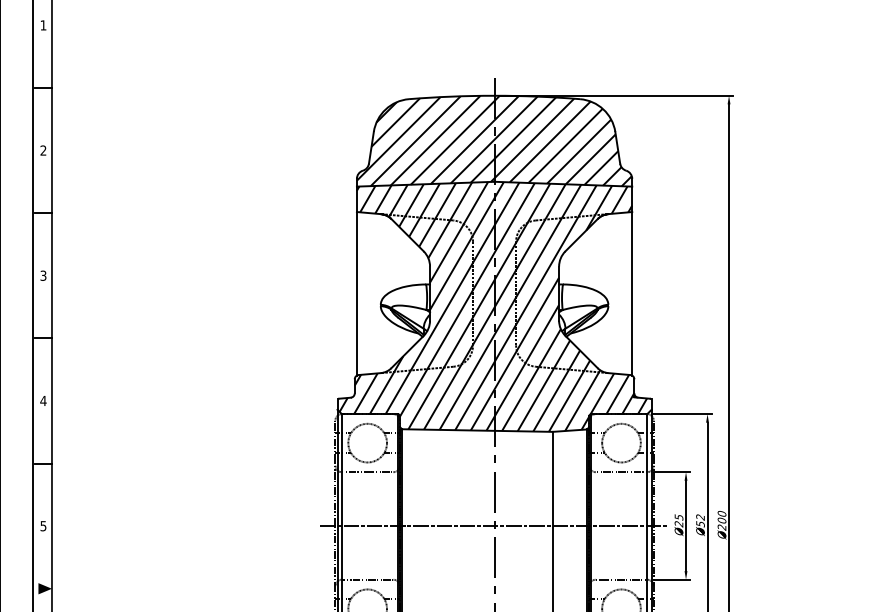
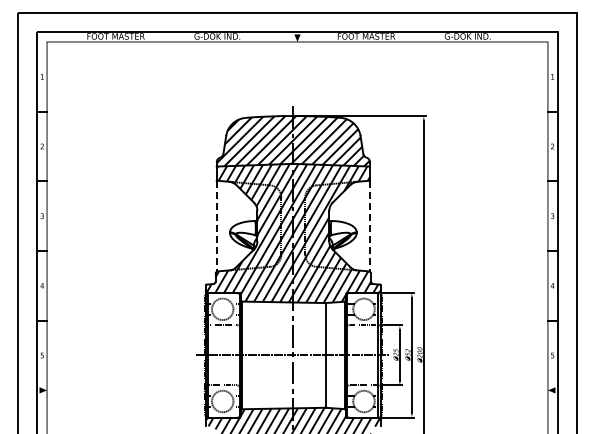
line: (356, 294) -> (216, 226), solid -> dashed
line: (631, 294) -> (369, 226), solid -> dashed

